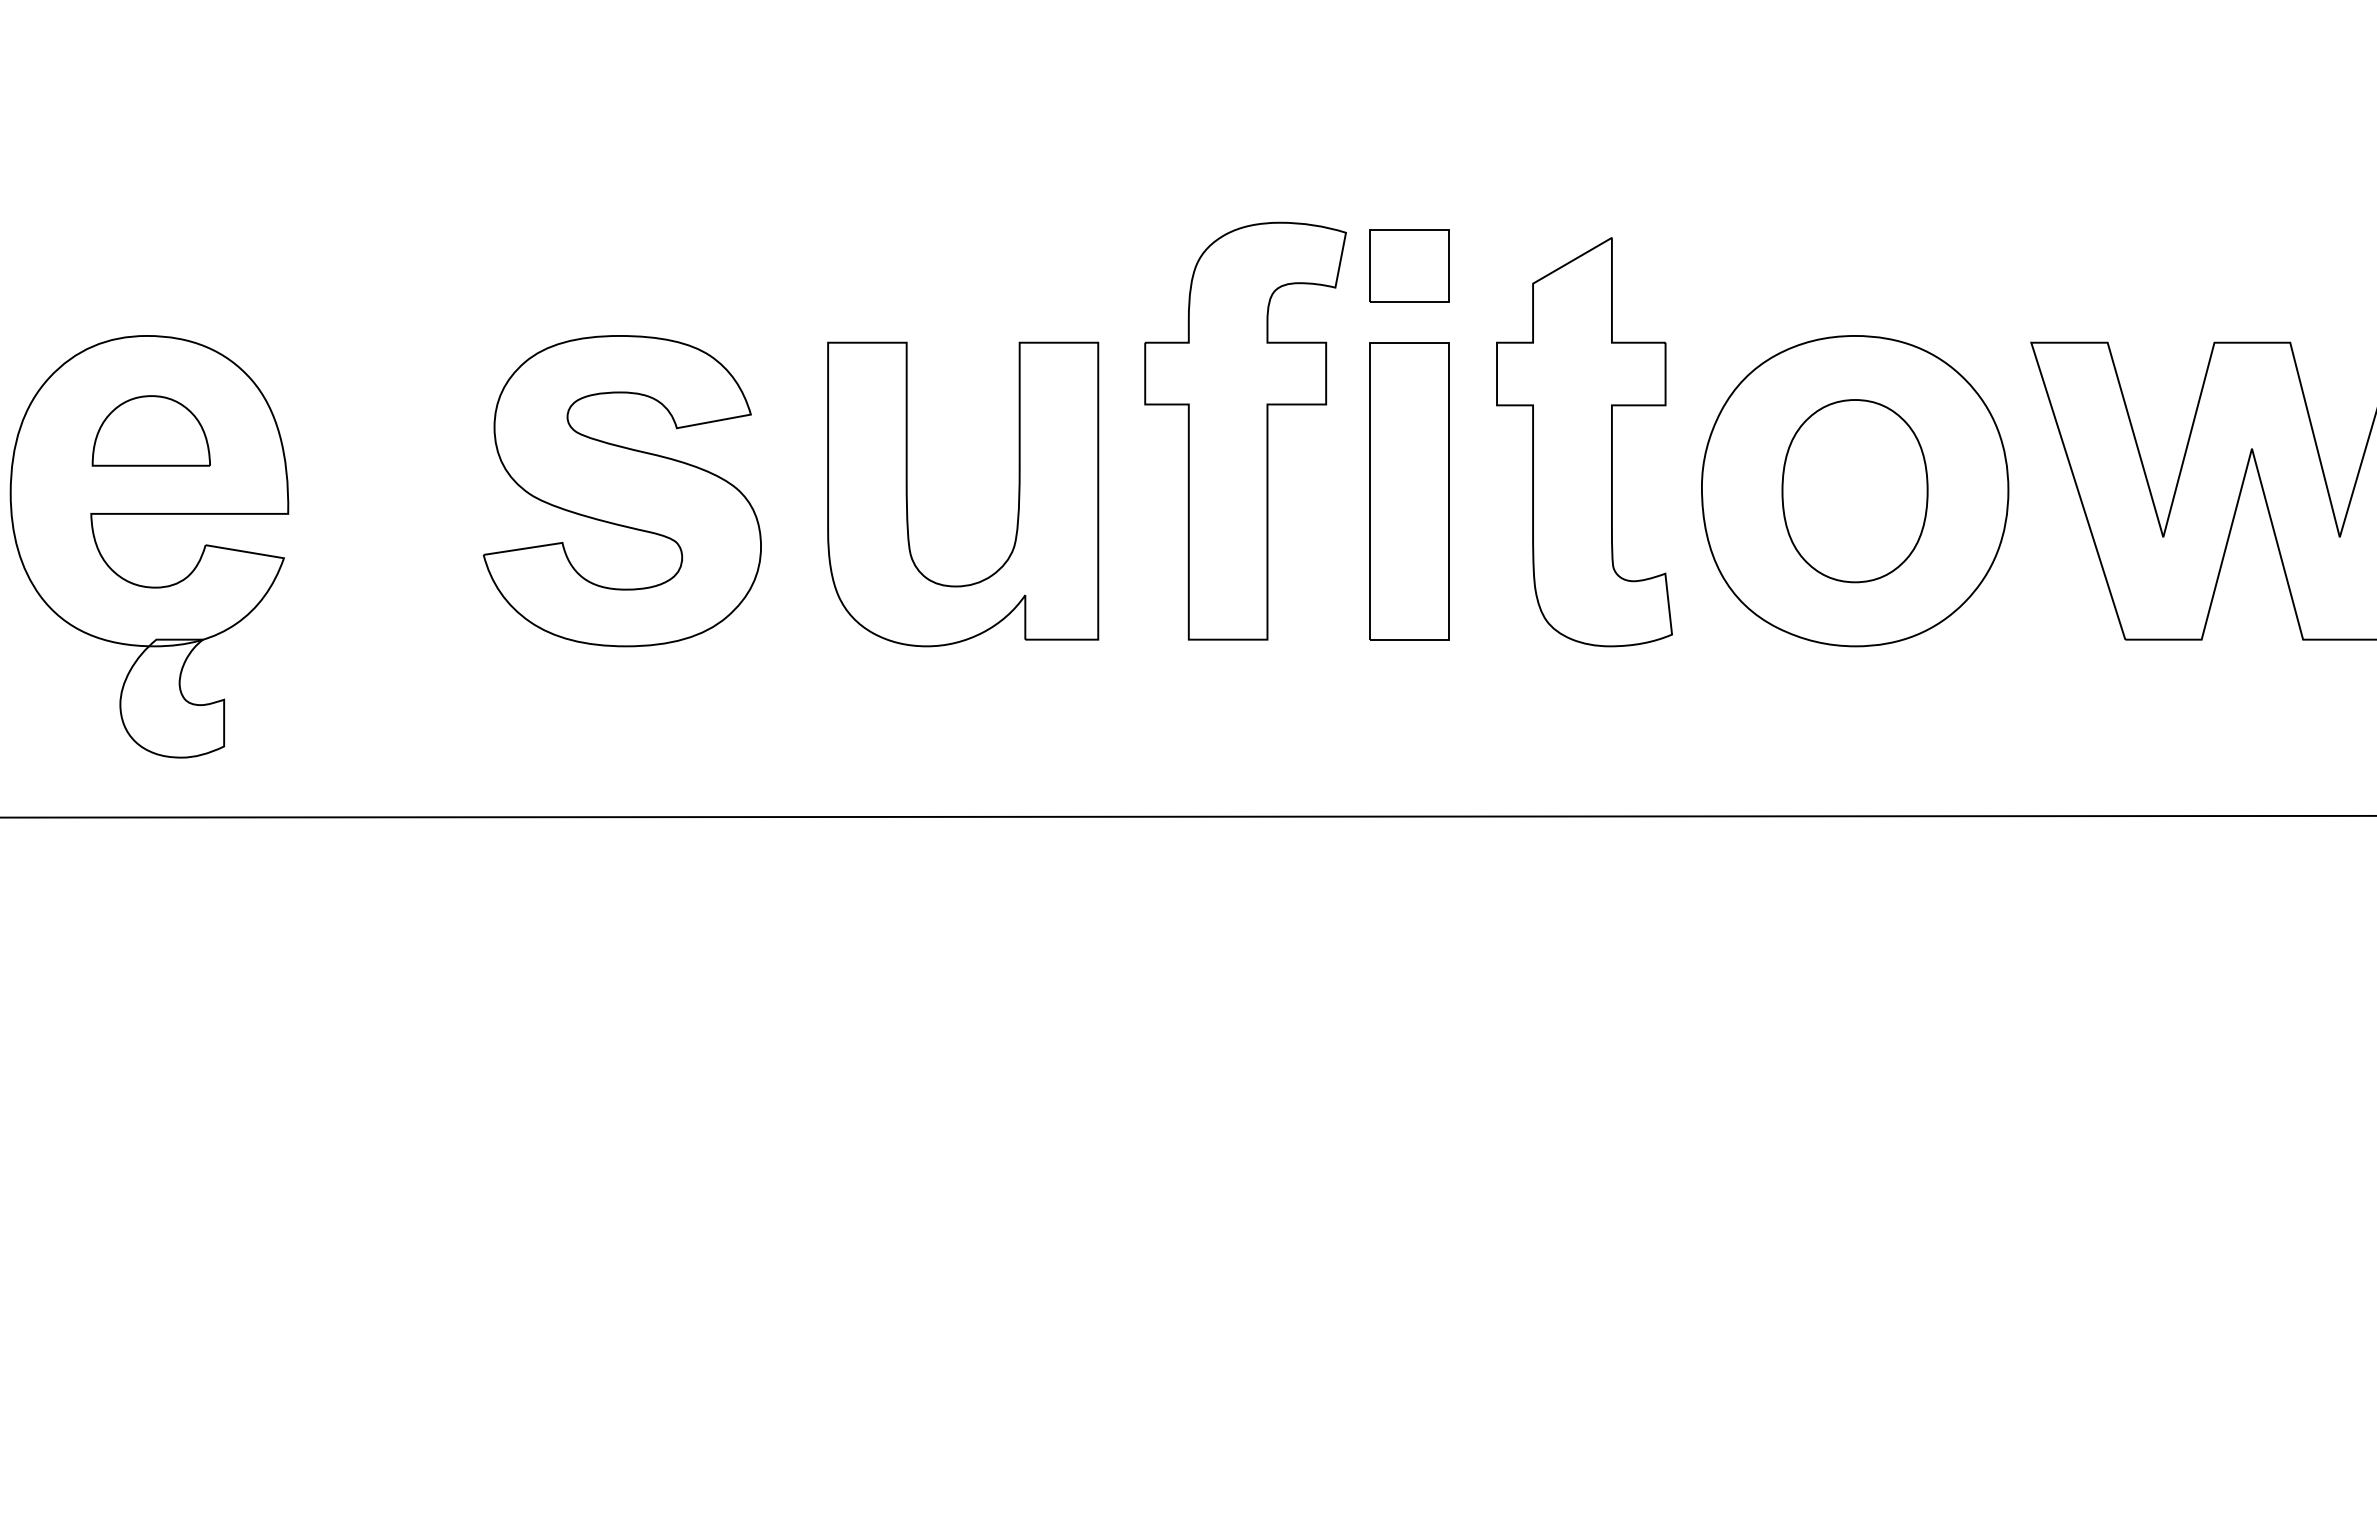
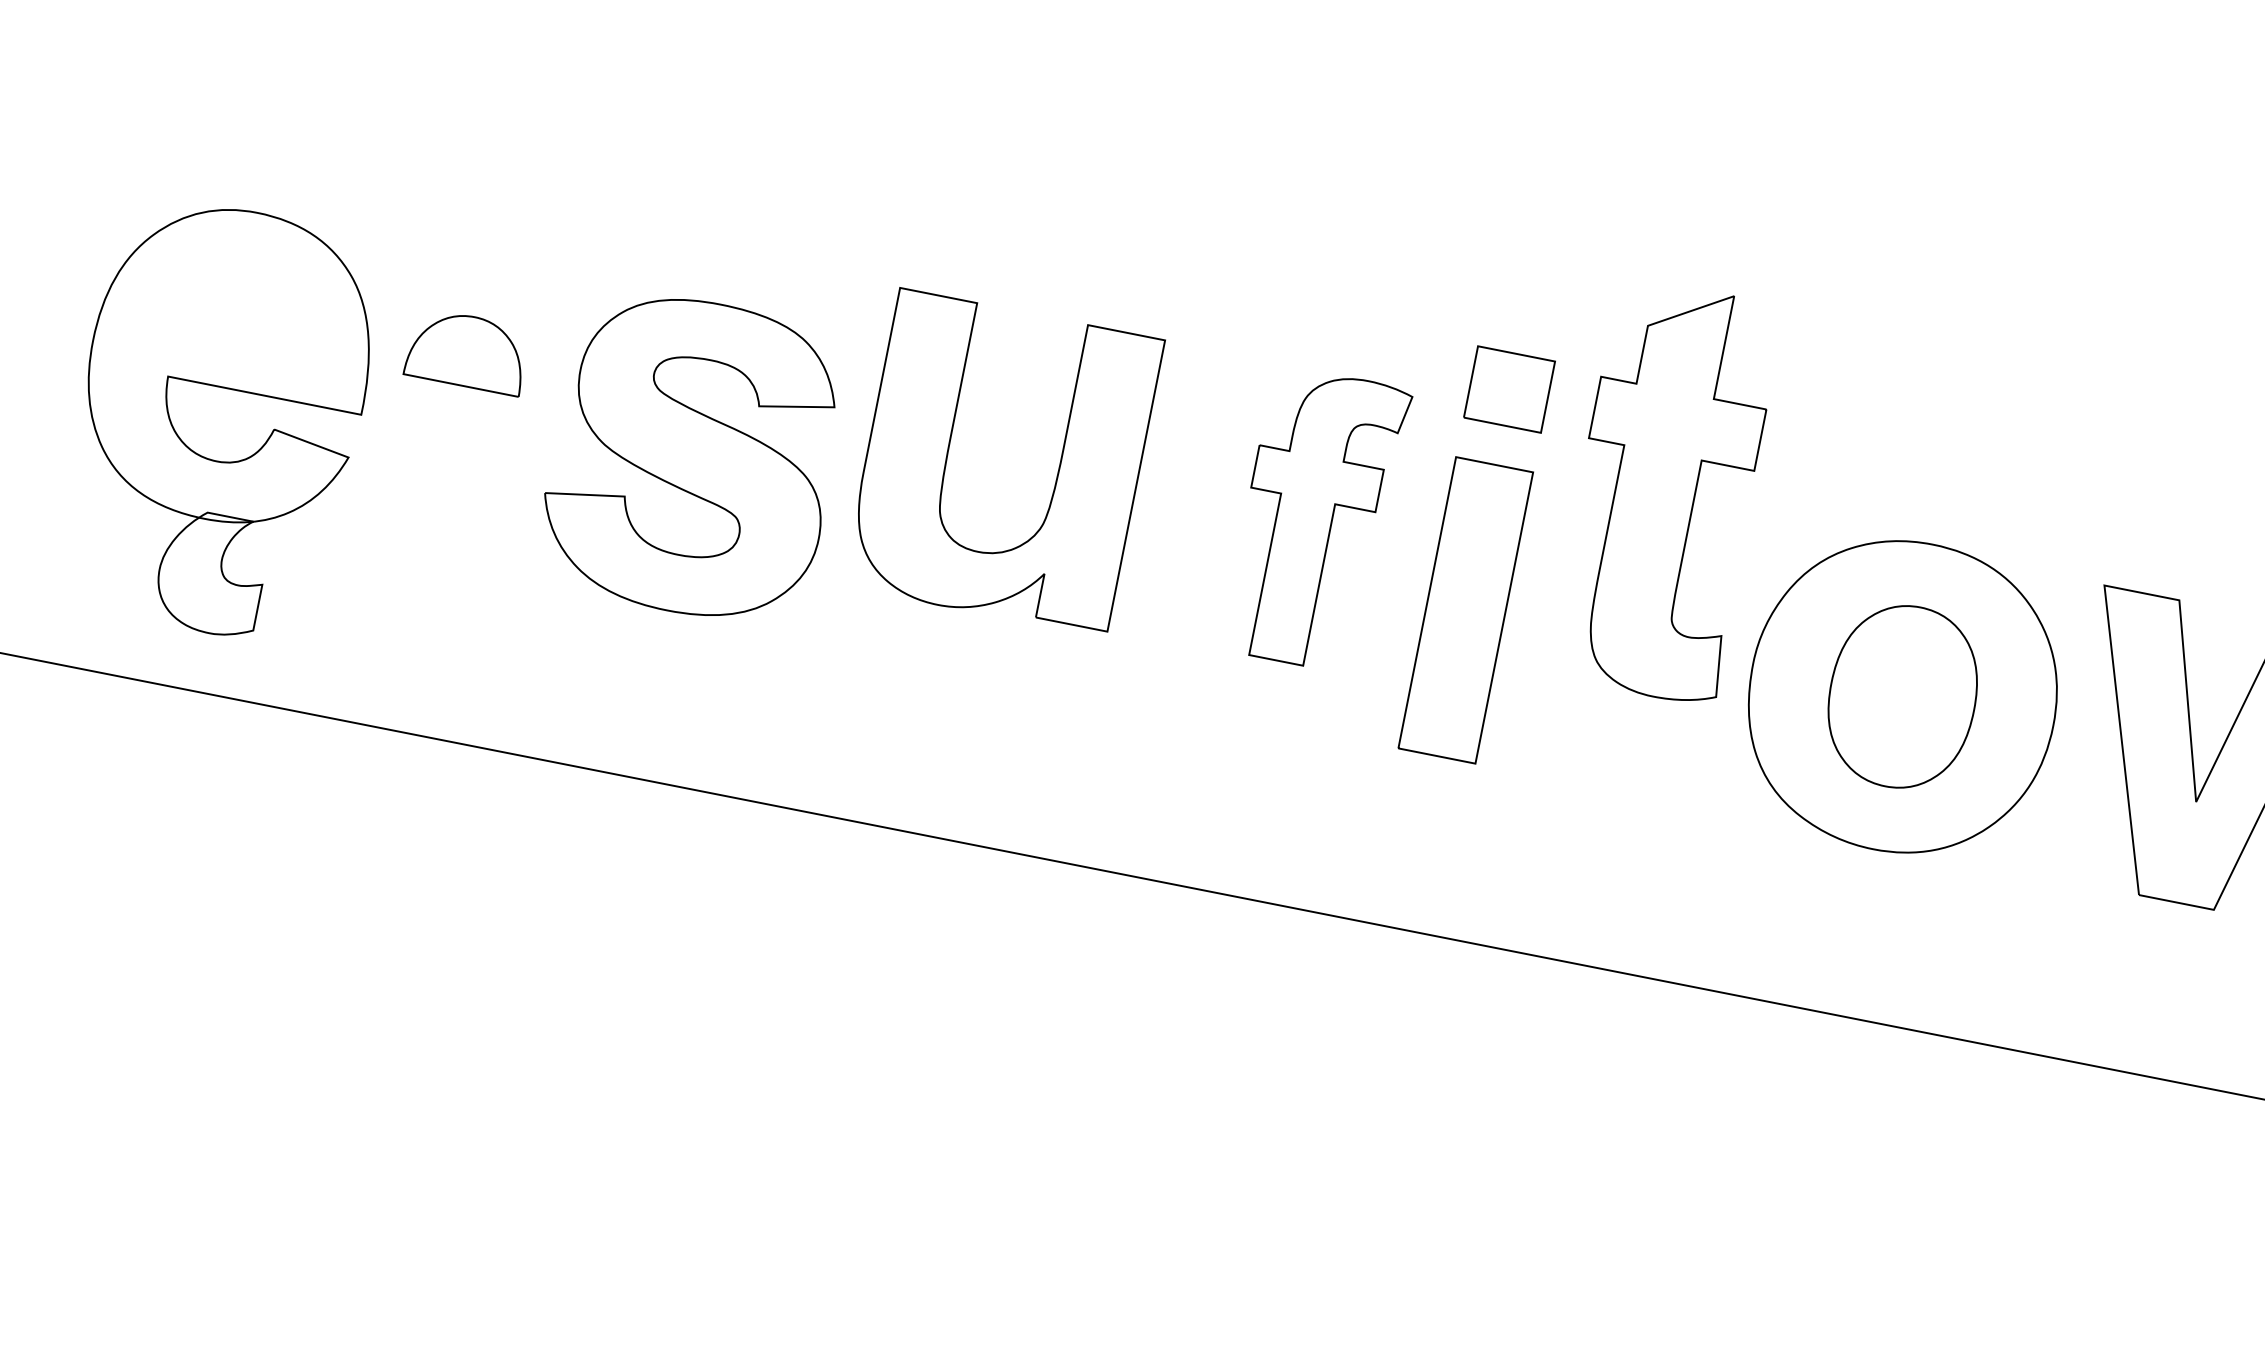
part: (150, 430) -> (467, 350), moved
part: (1245, 430) -> (1316, 518), size x0.7
part: (1584, 442) -> (1667, 491), moved
part: (1018, 494) -> (1057, 473), moved

